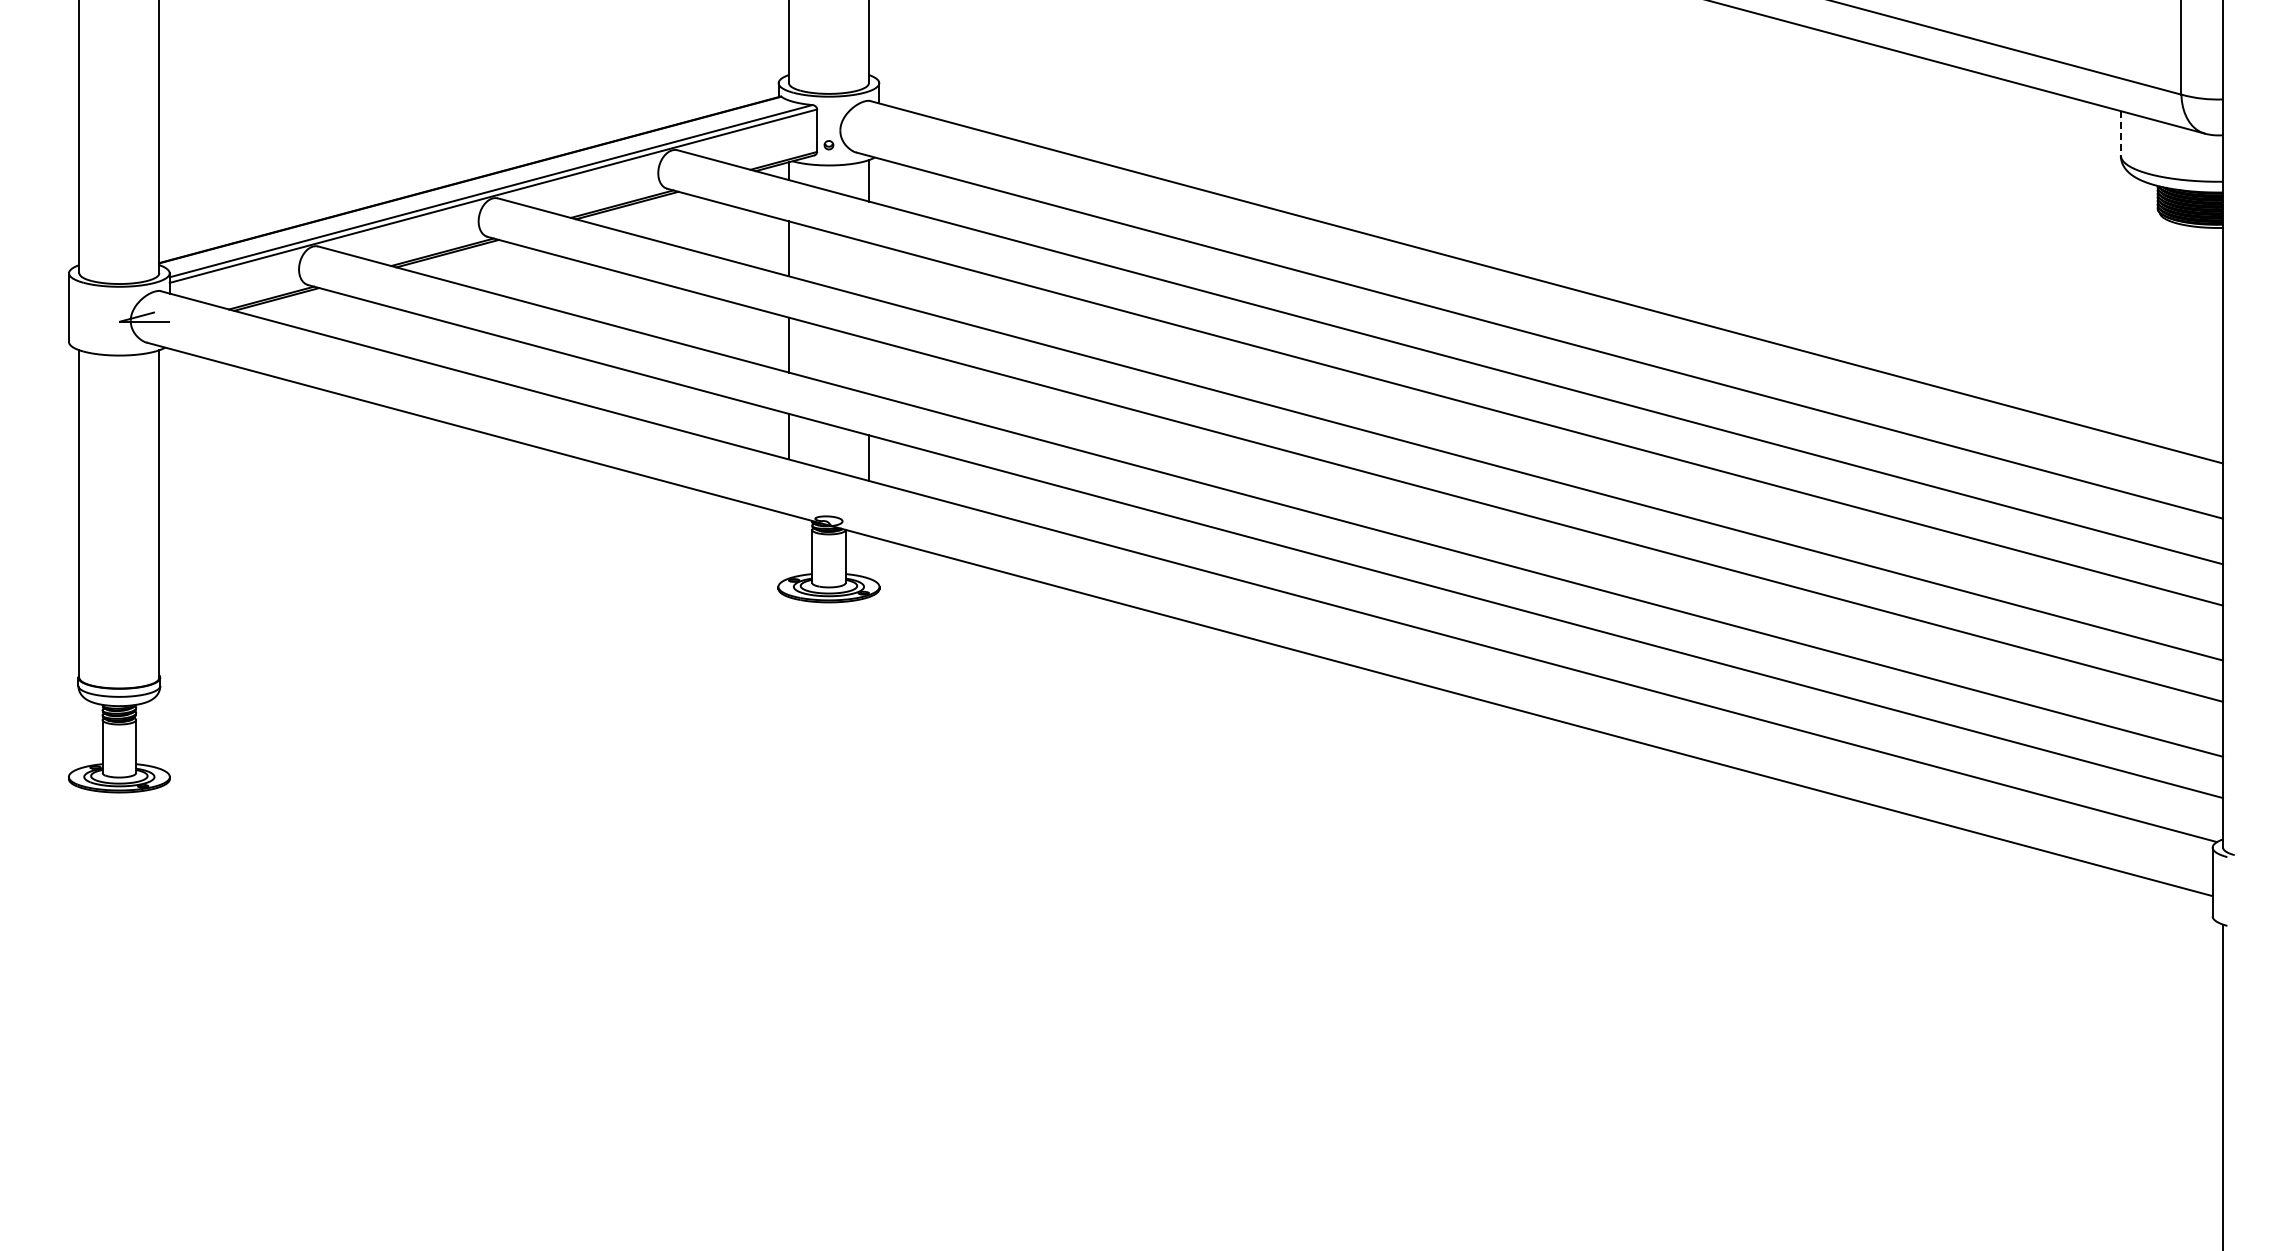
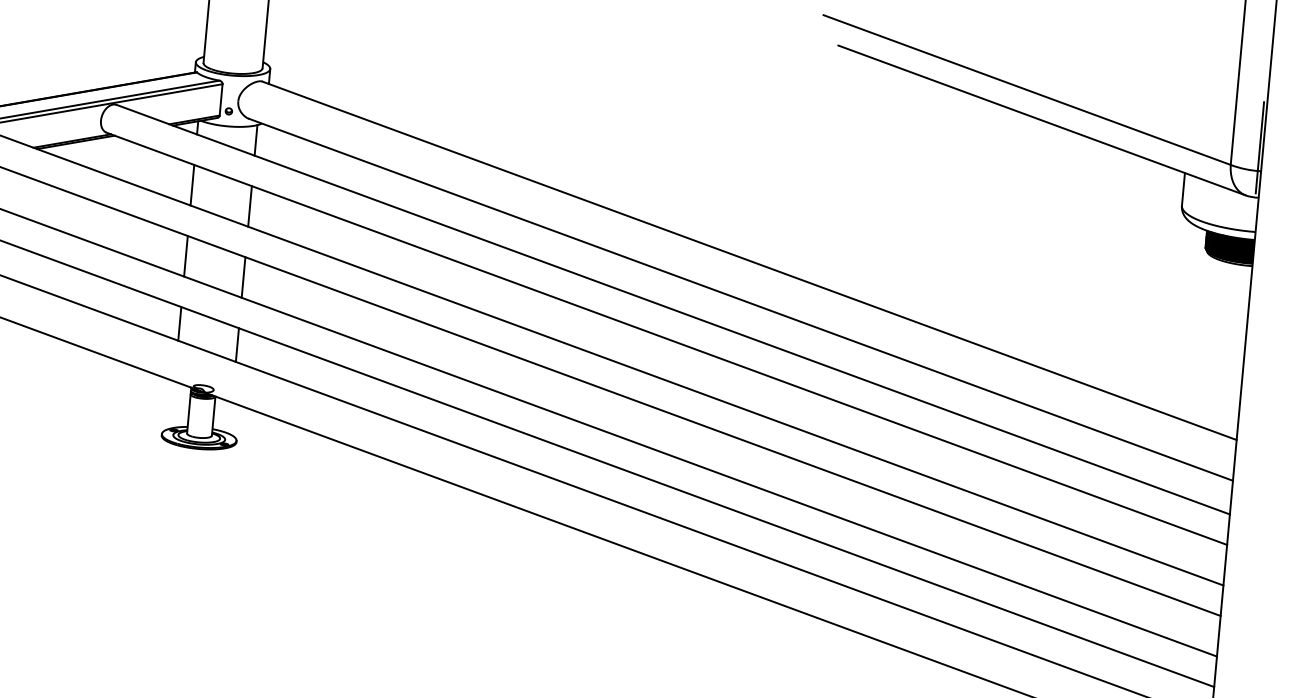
line: (2218, 67) -> (1259, 147), added
line: (2120, 133) -> (1183, 189), dashed -> solid
line: (868, 269) -> (249, 205), added
line: (868, 366) -> (243, 277), added

